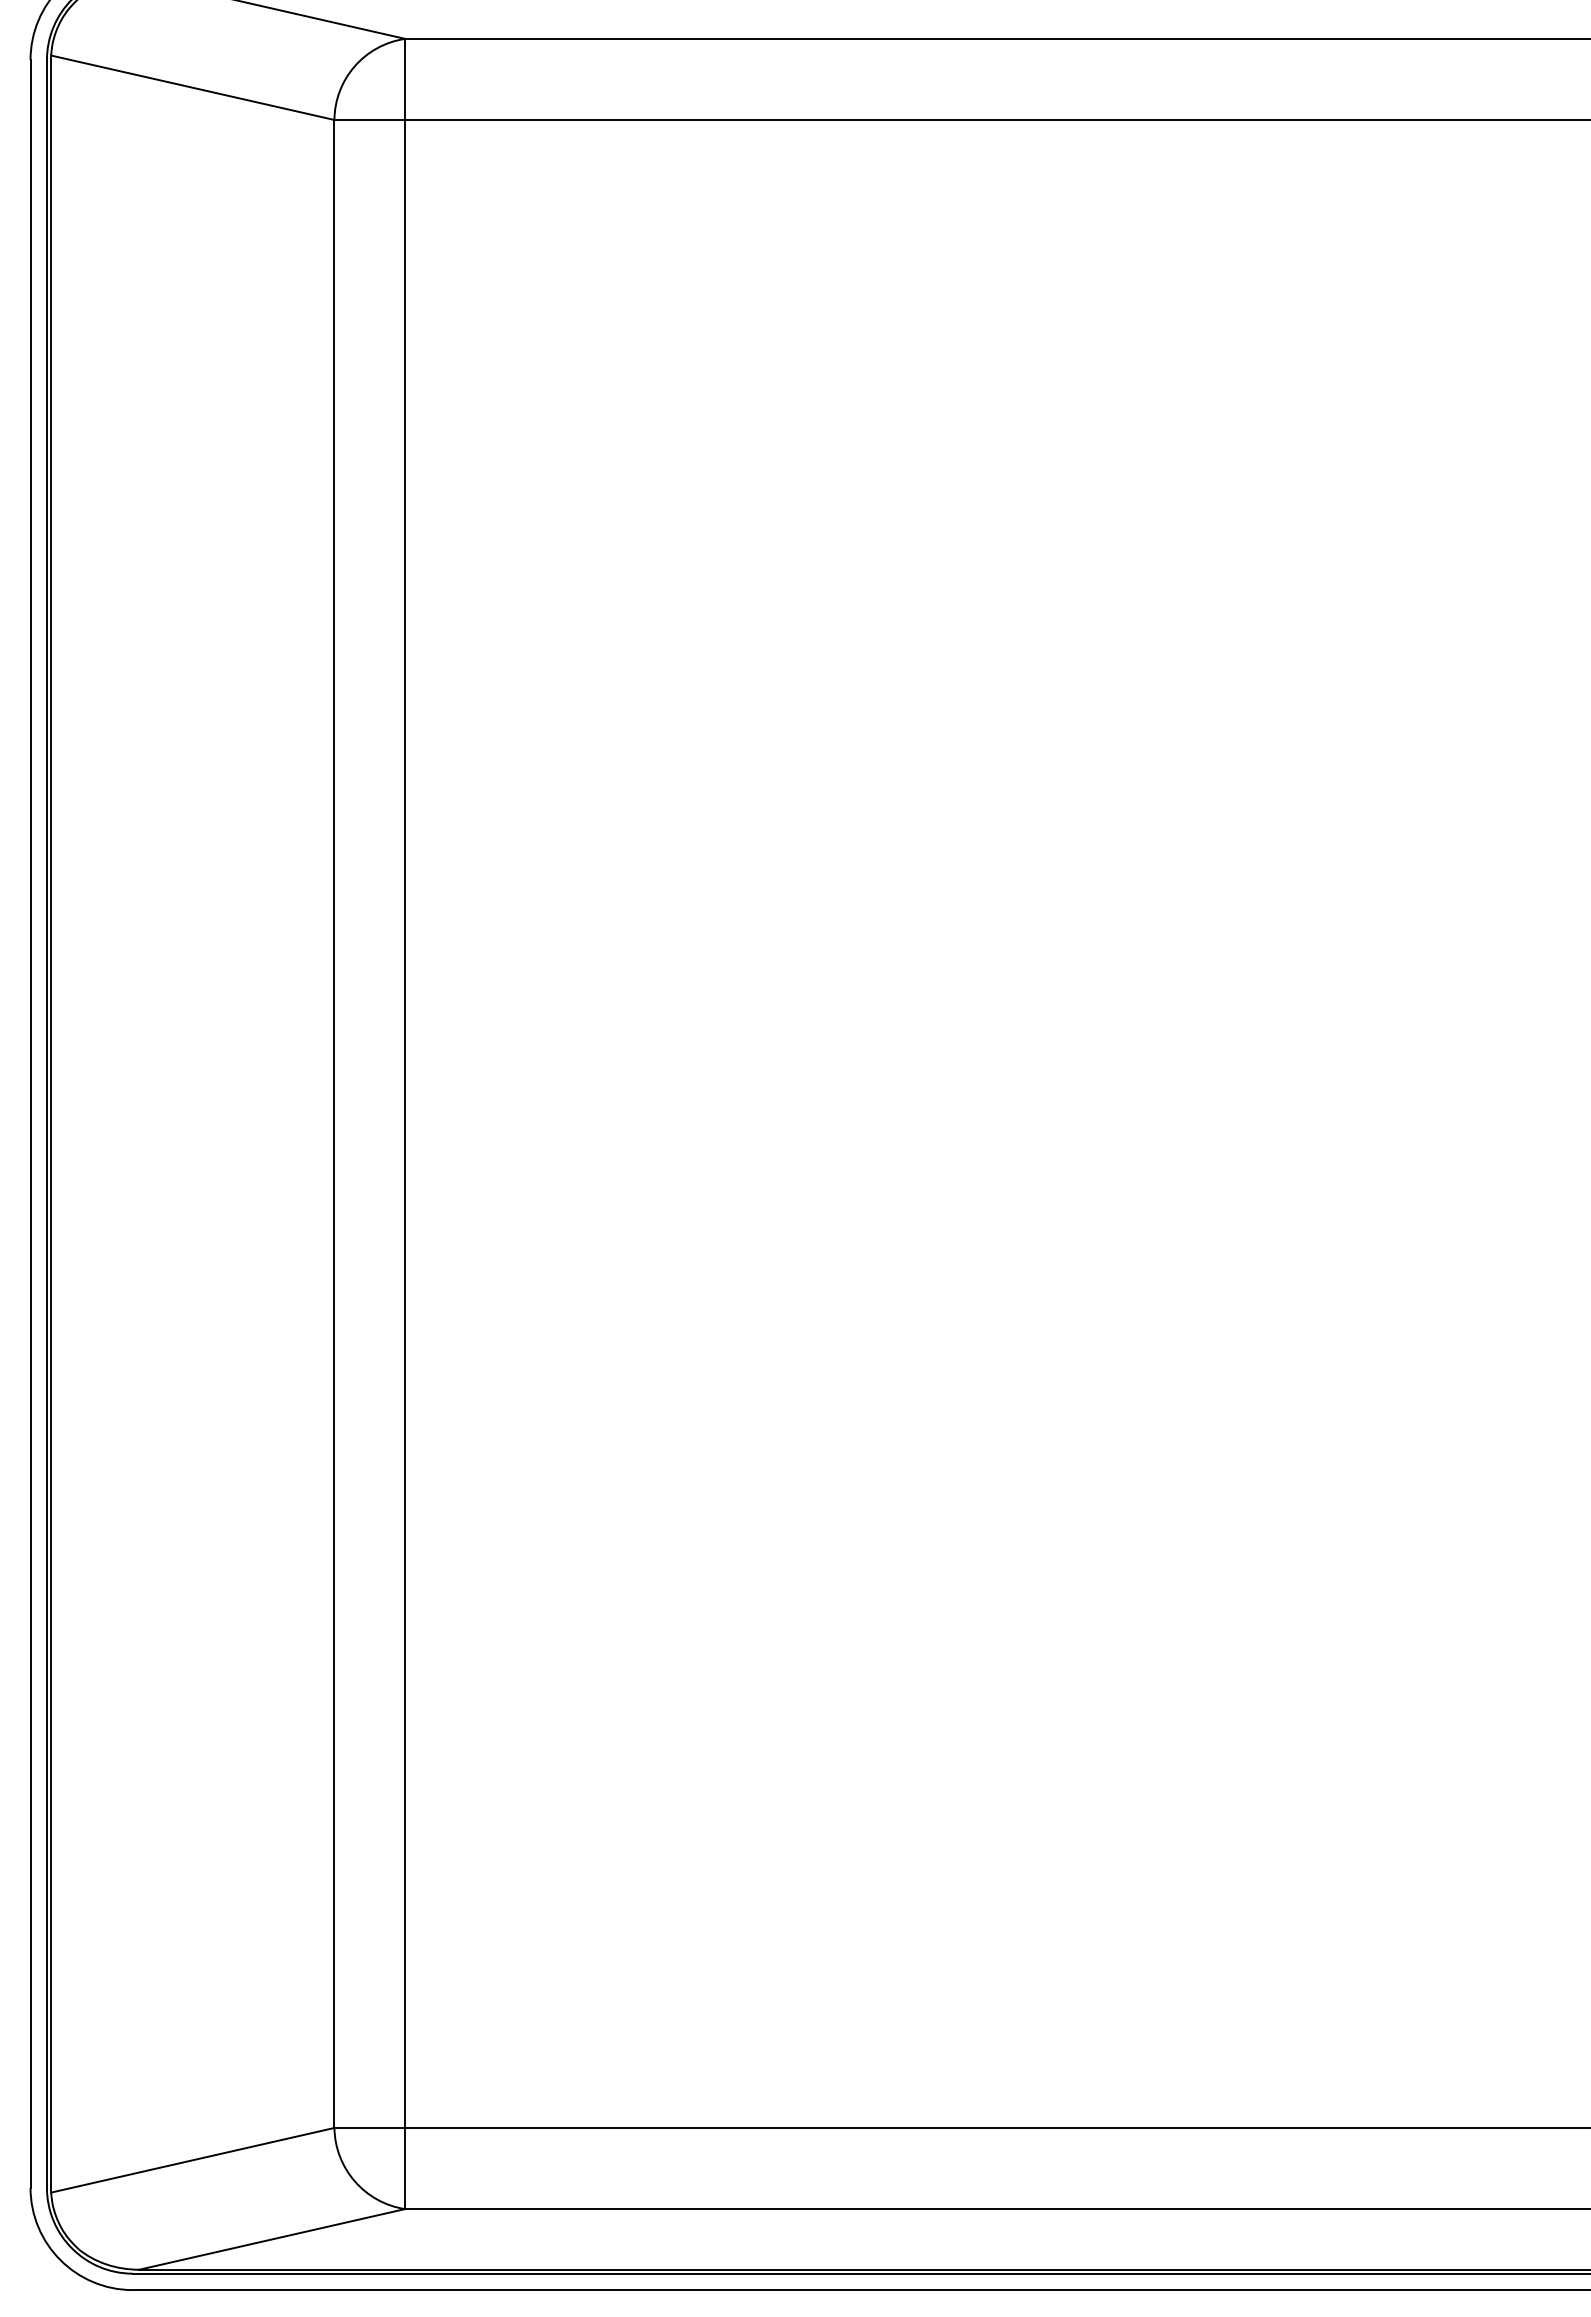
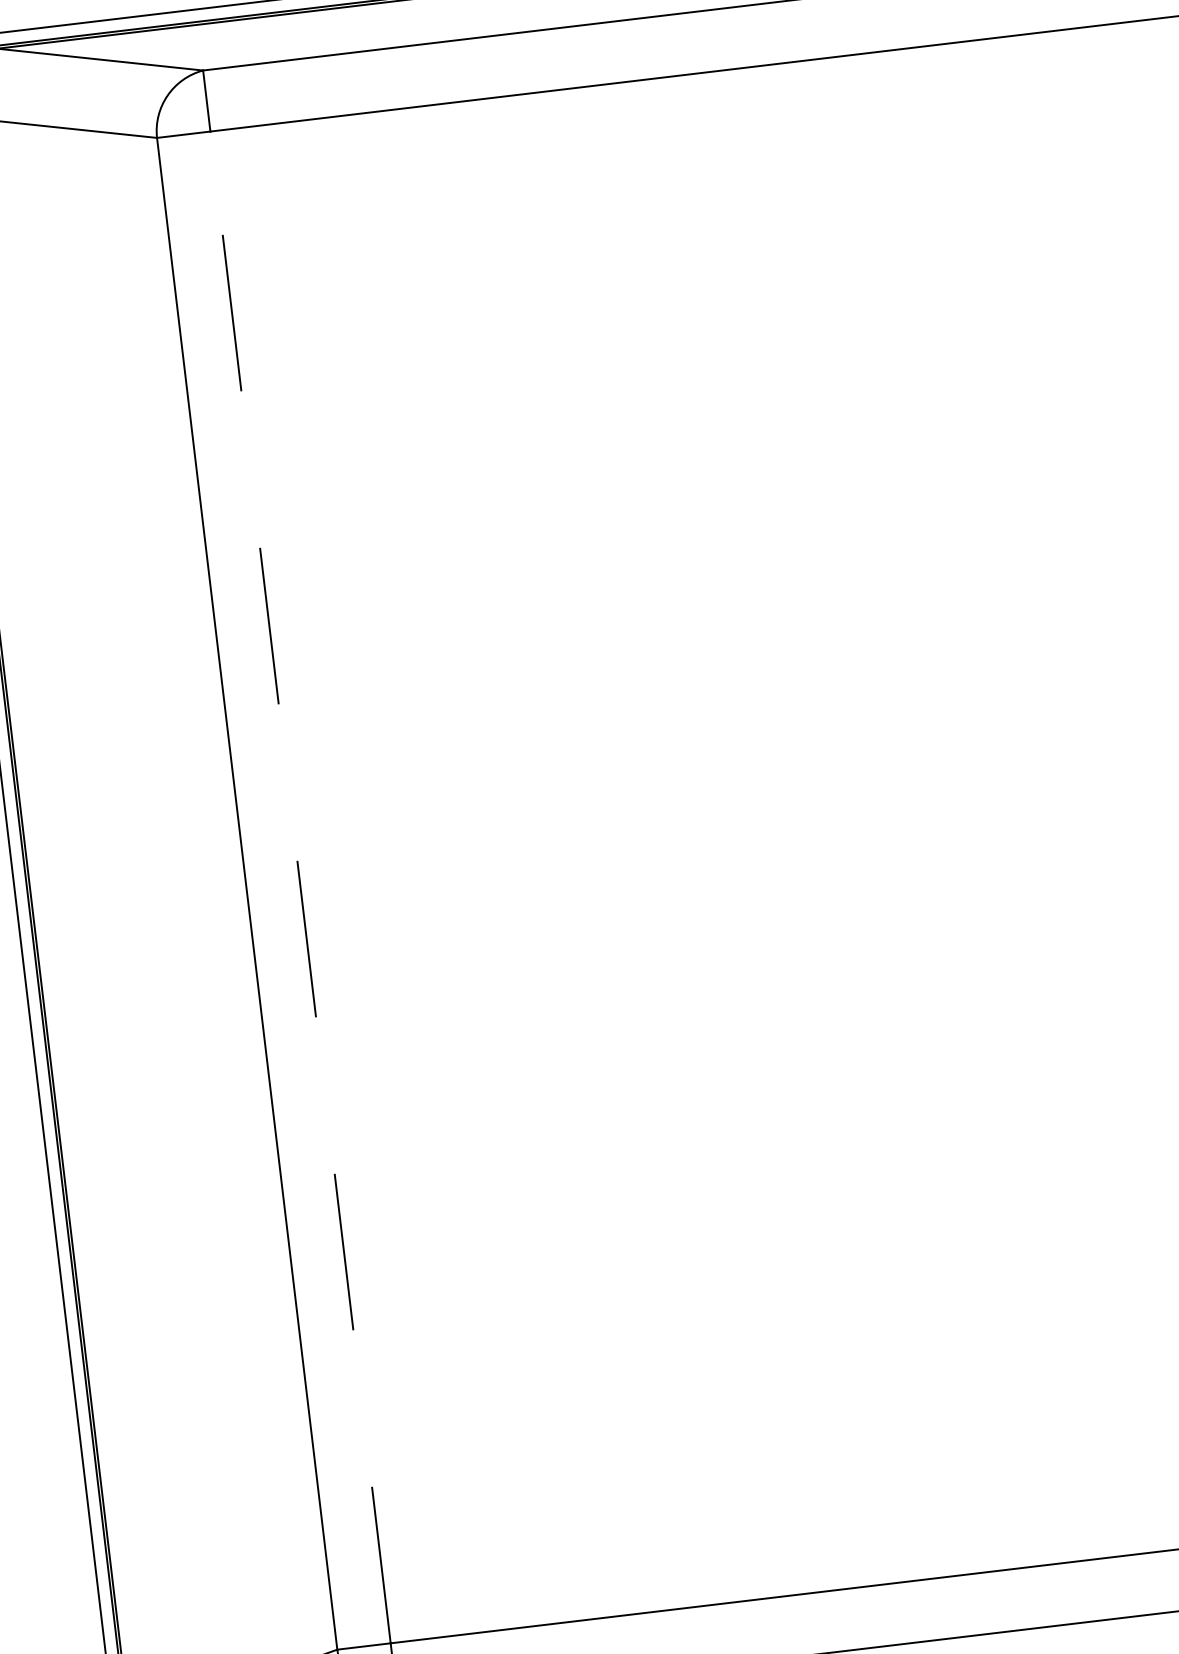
line: (405, 1123) -> (300, 887), solid -> dashed

